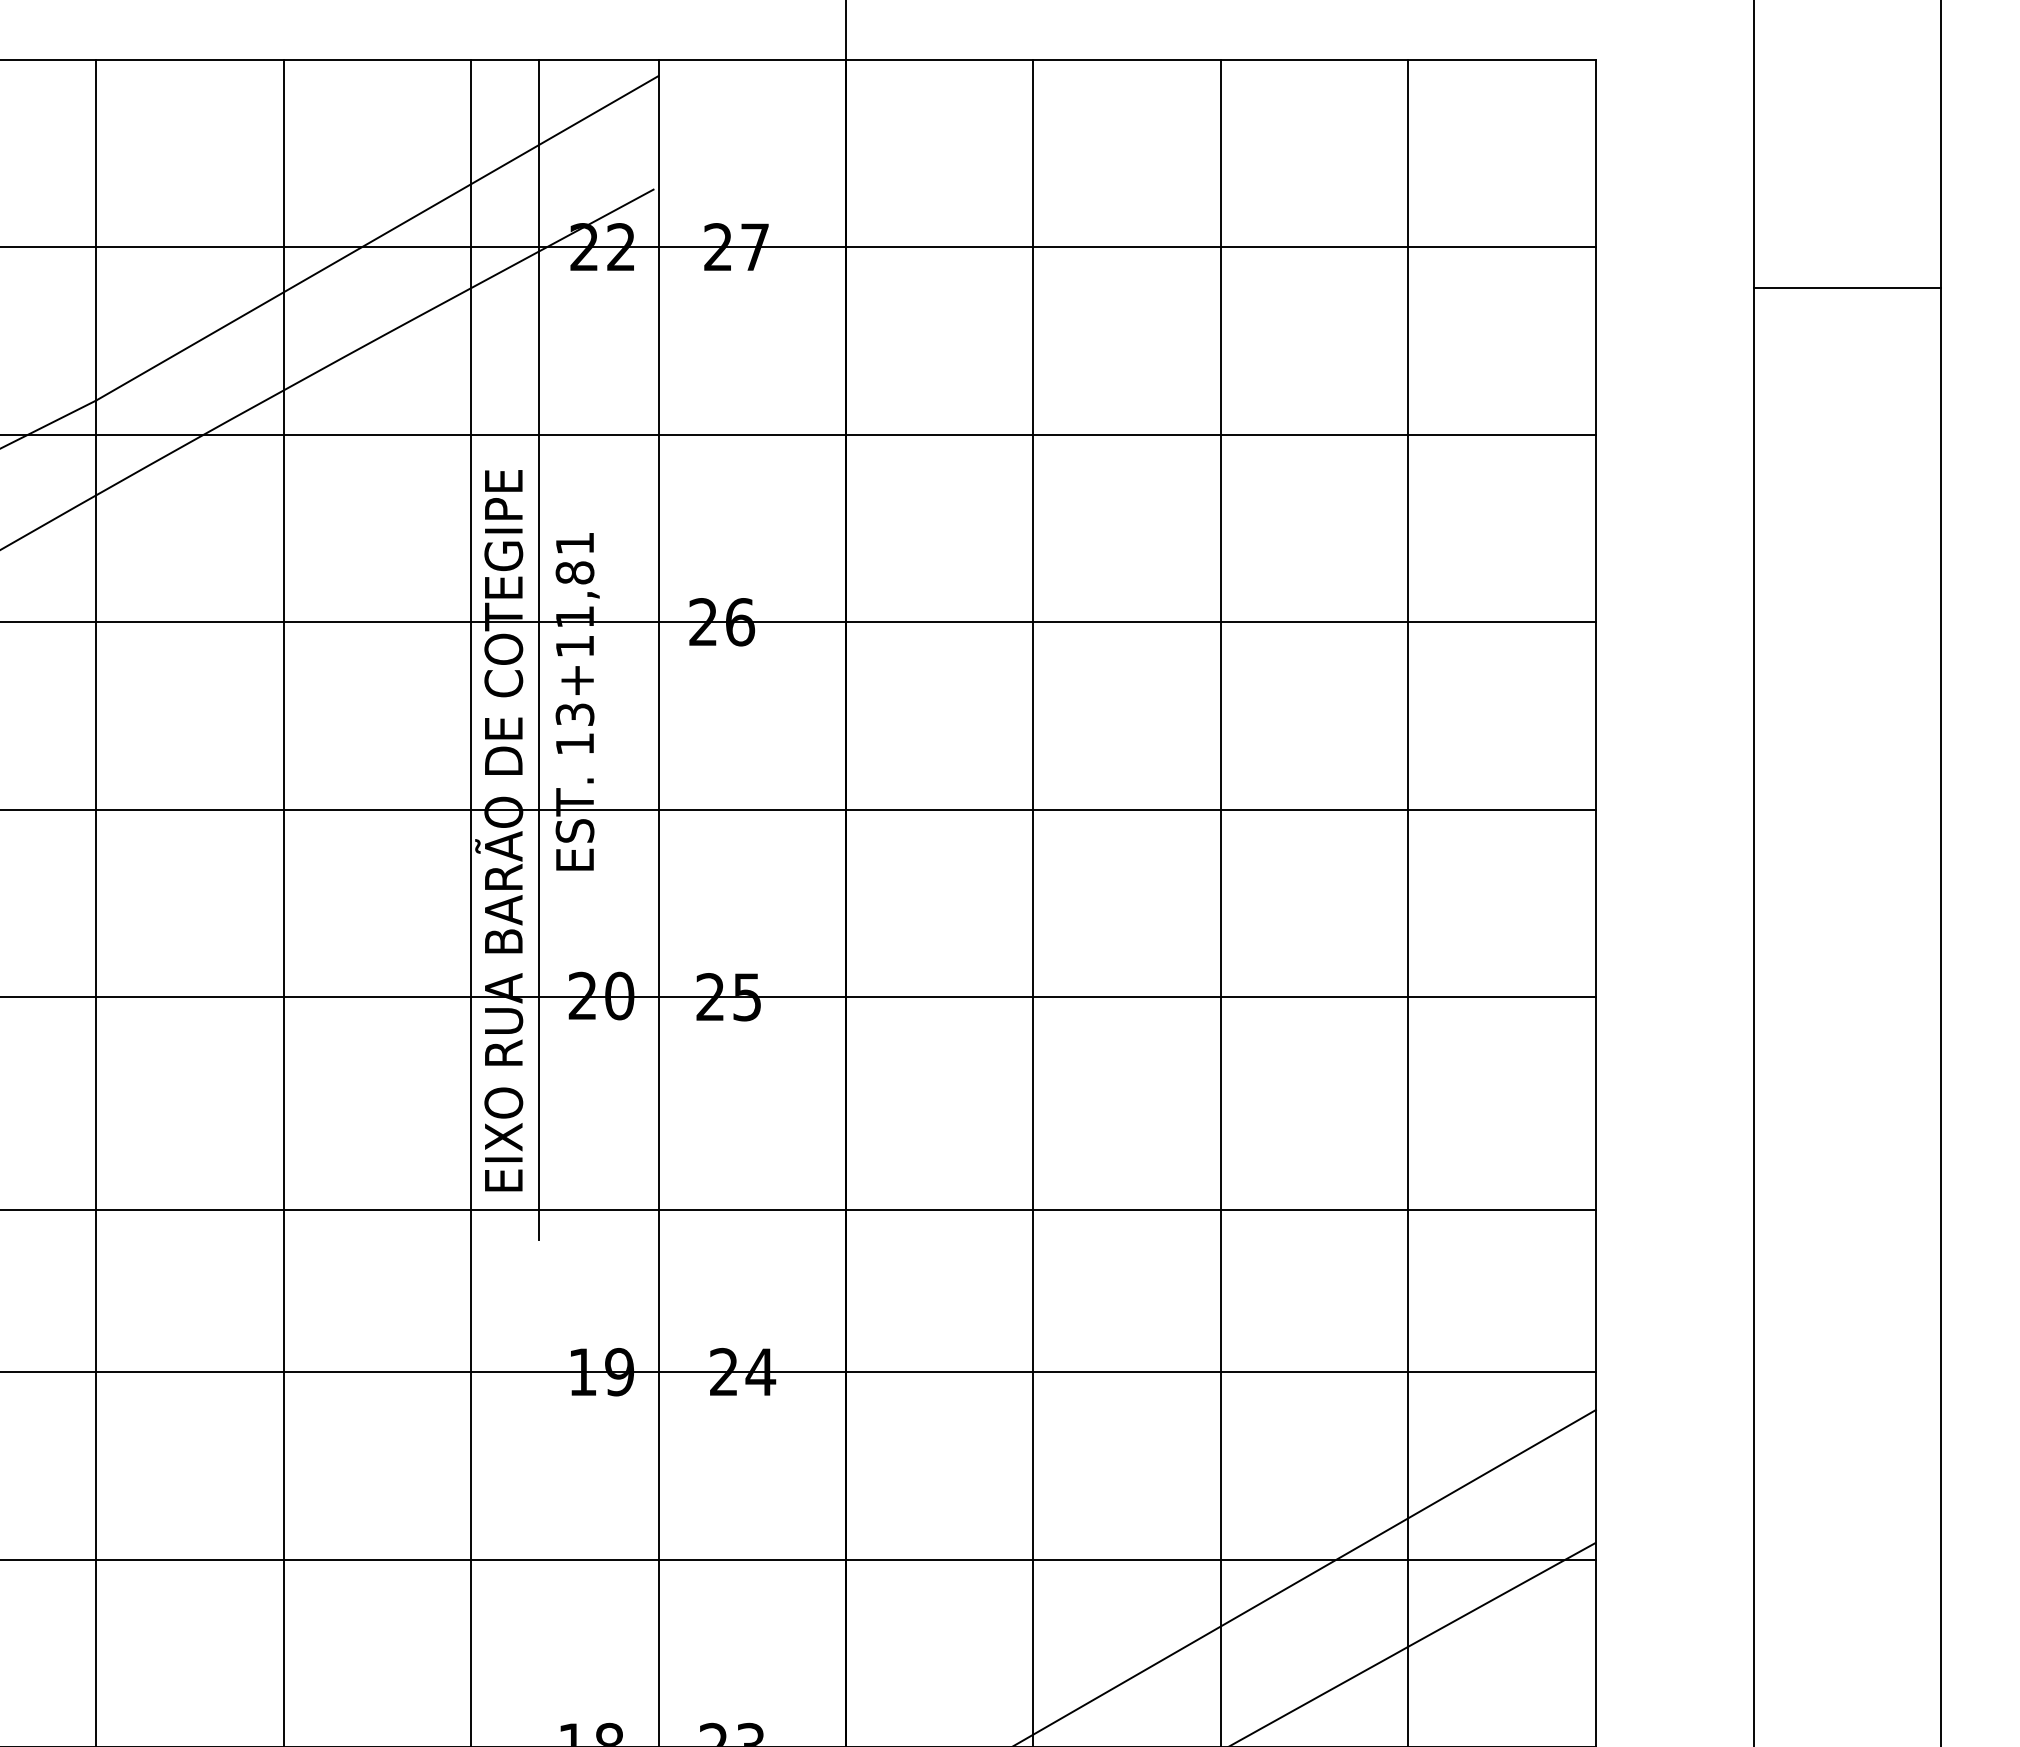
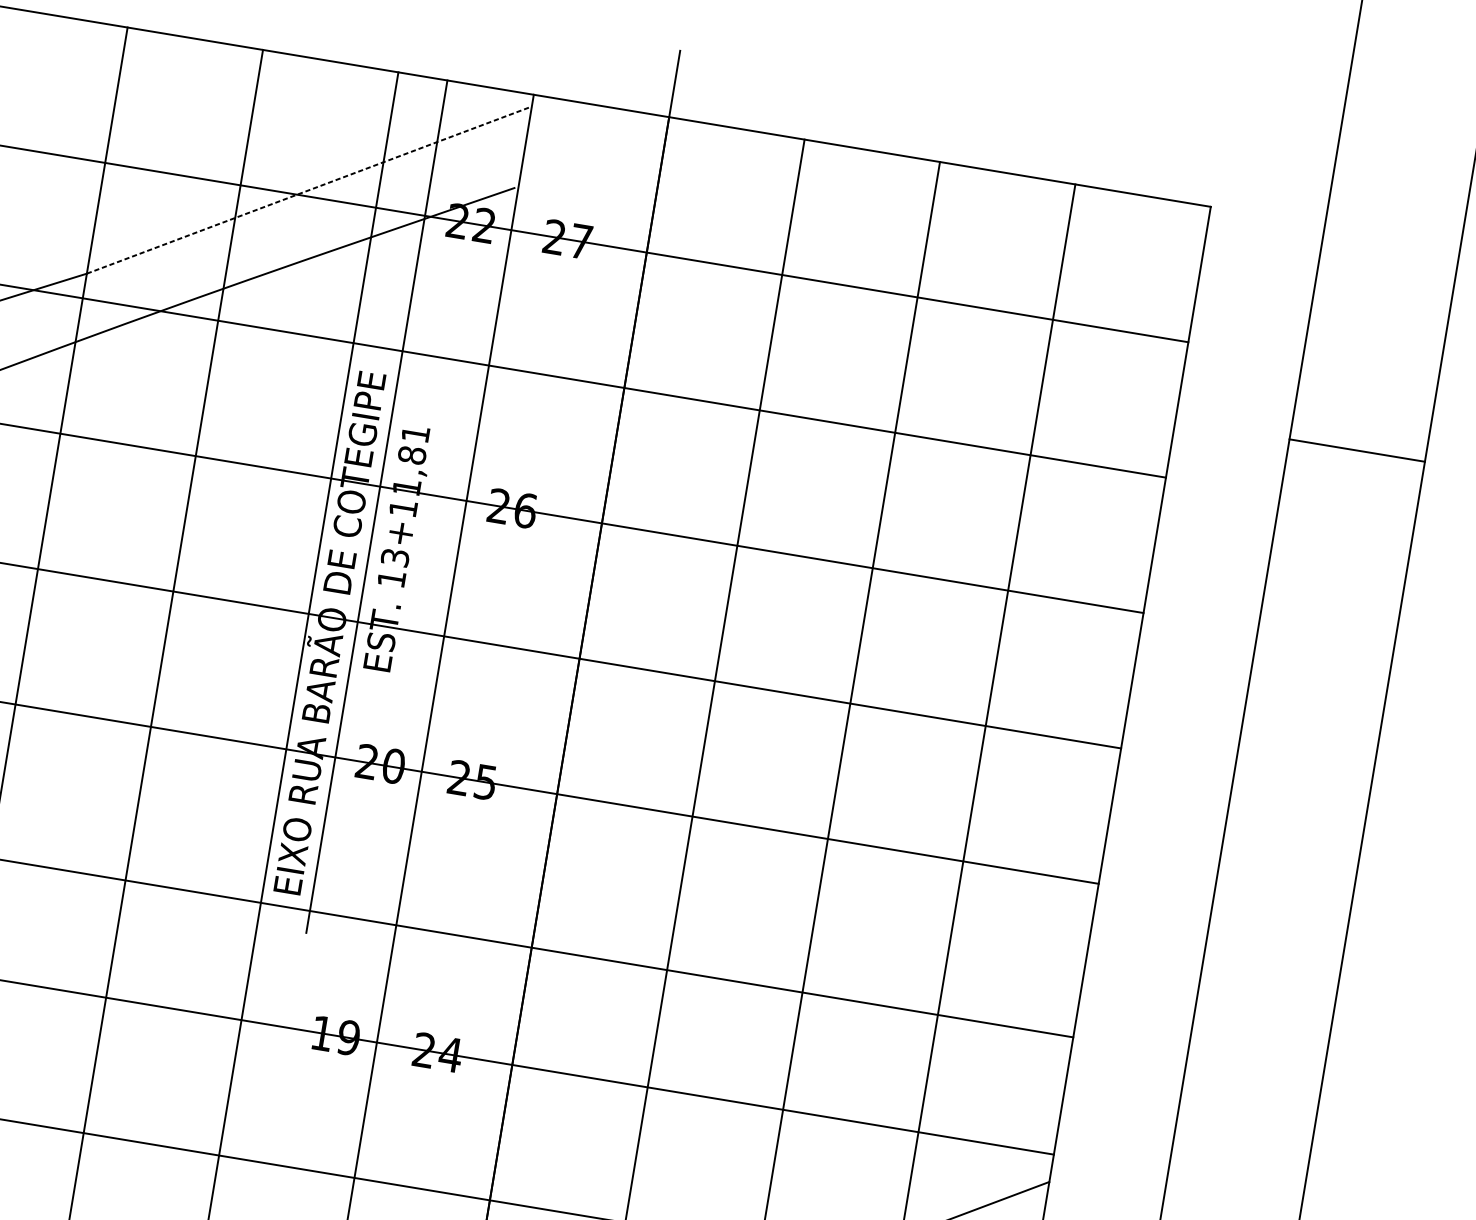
line: (377, 238) -> (309, 190), solid -> dashed
line: (1847, 287) -> (1357, 450), moved

